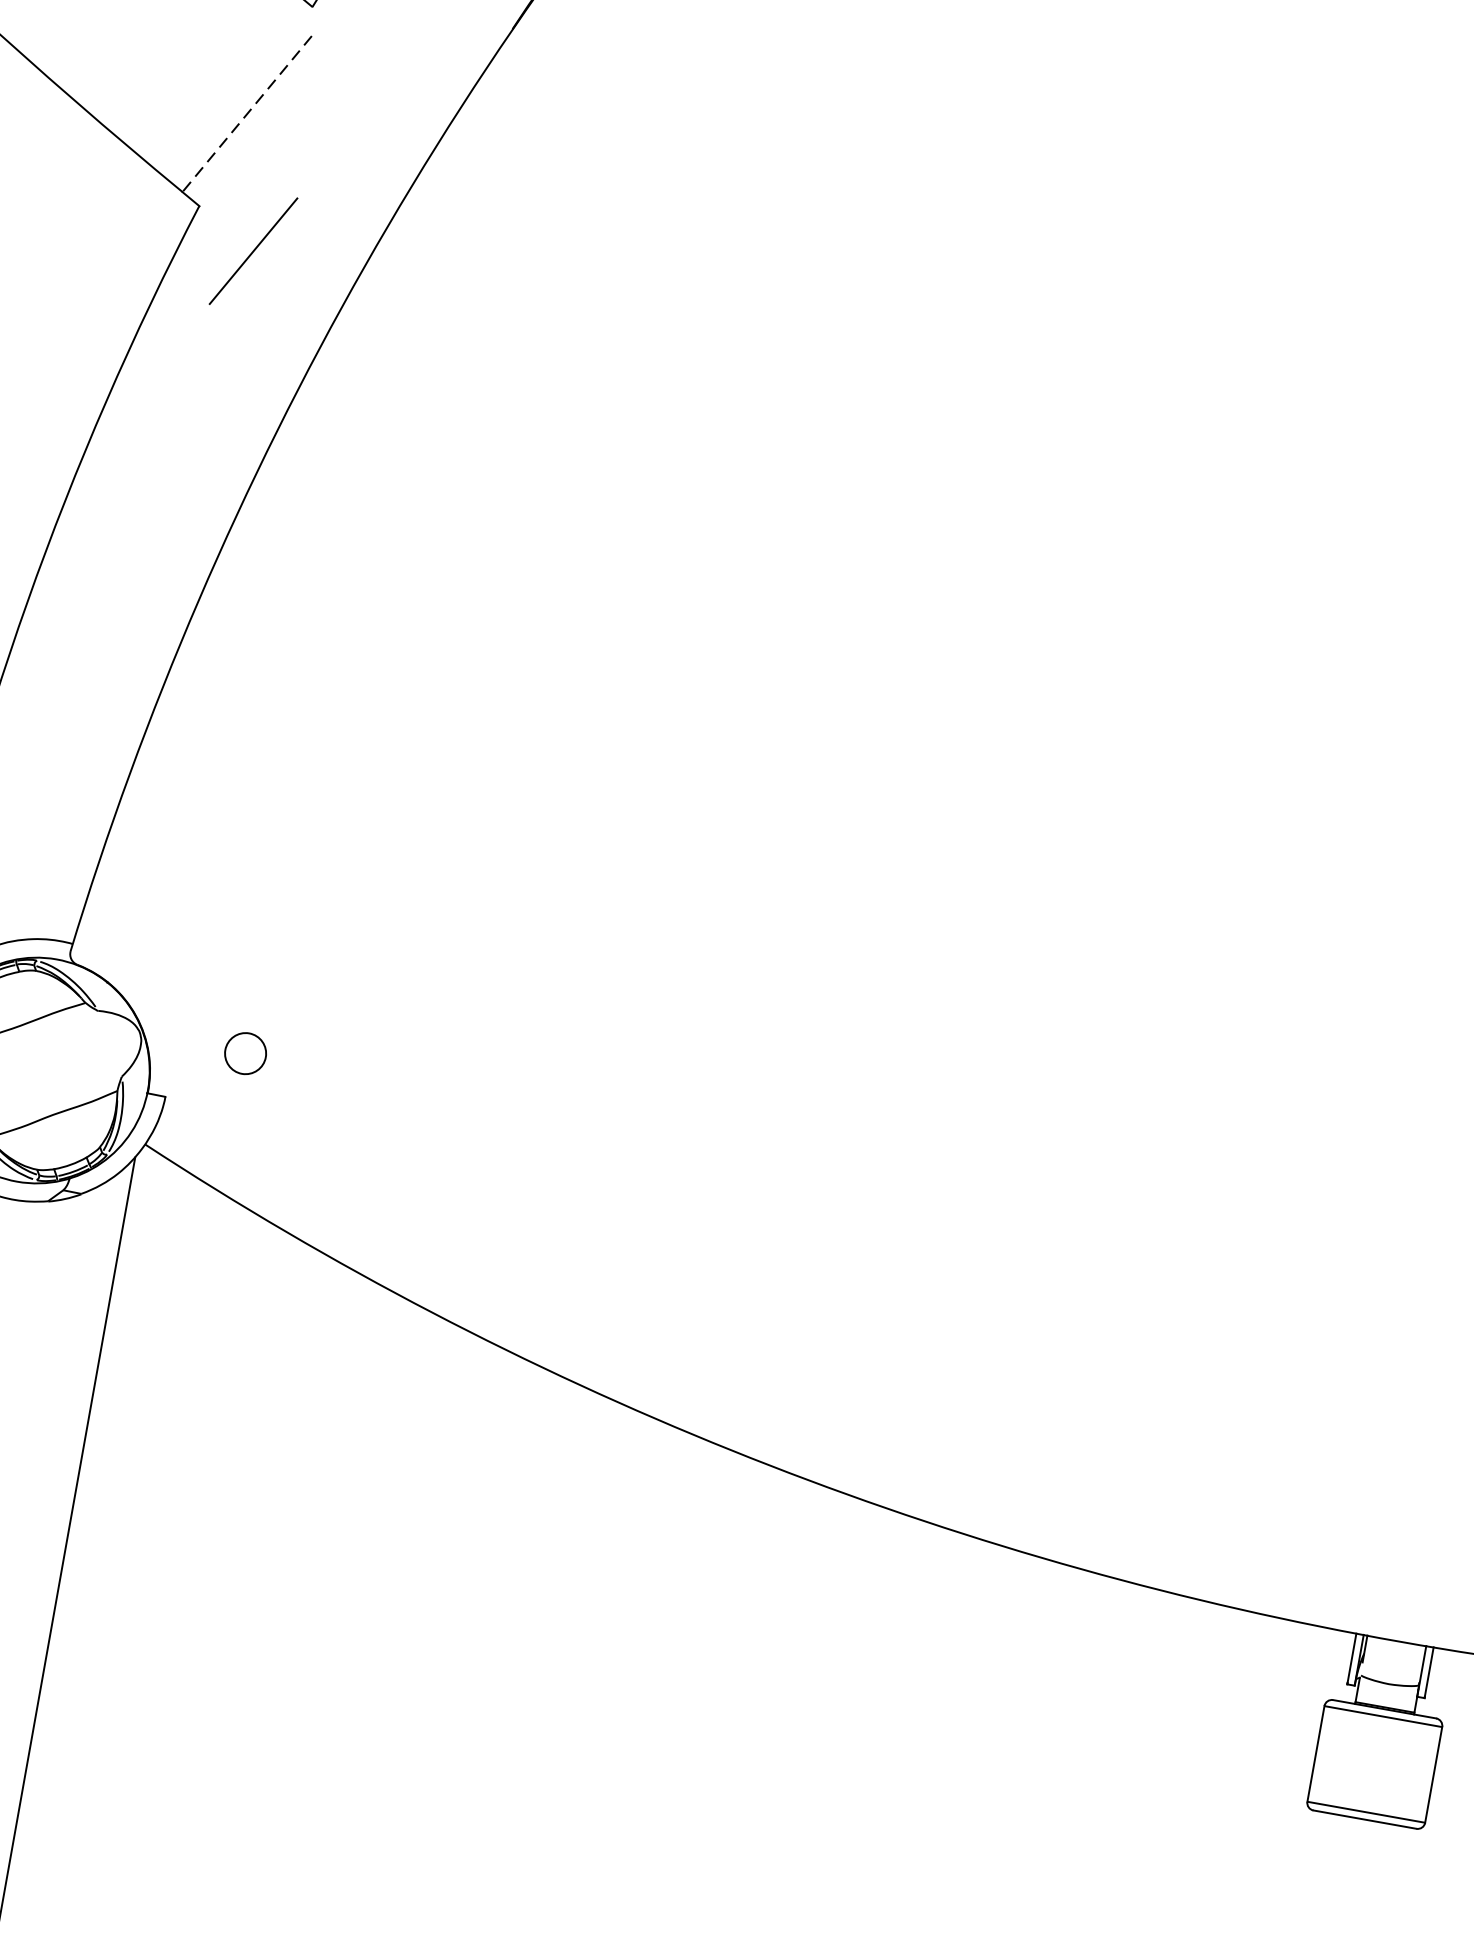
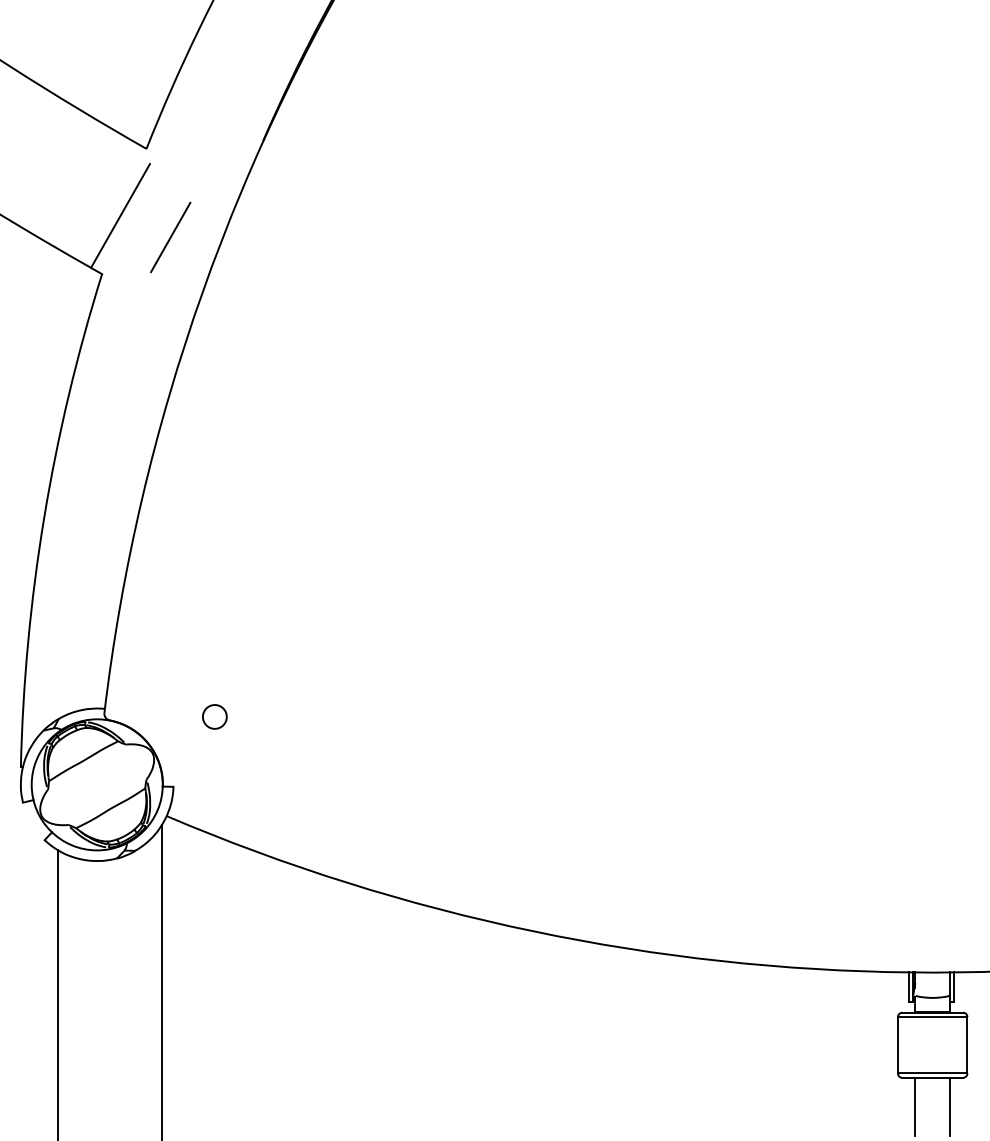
line: (248, 112) -> (120, 215), dashed -> solid
line: (253, 251) -> (170, 237), moved
circle: (245, 1052) -> (214, 716), moved
line: (1327, 1863) -> (915, 1106), added
line: (1386, 1873) -> (950, 1106), added

